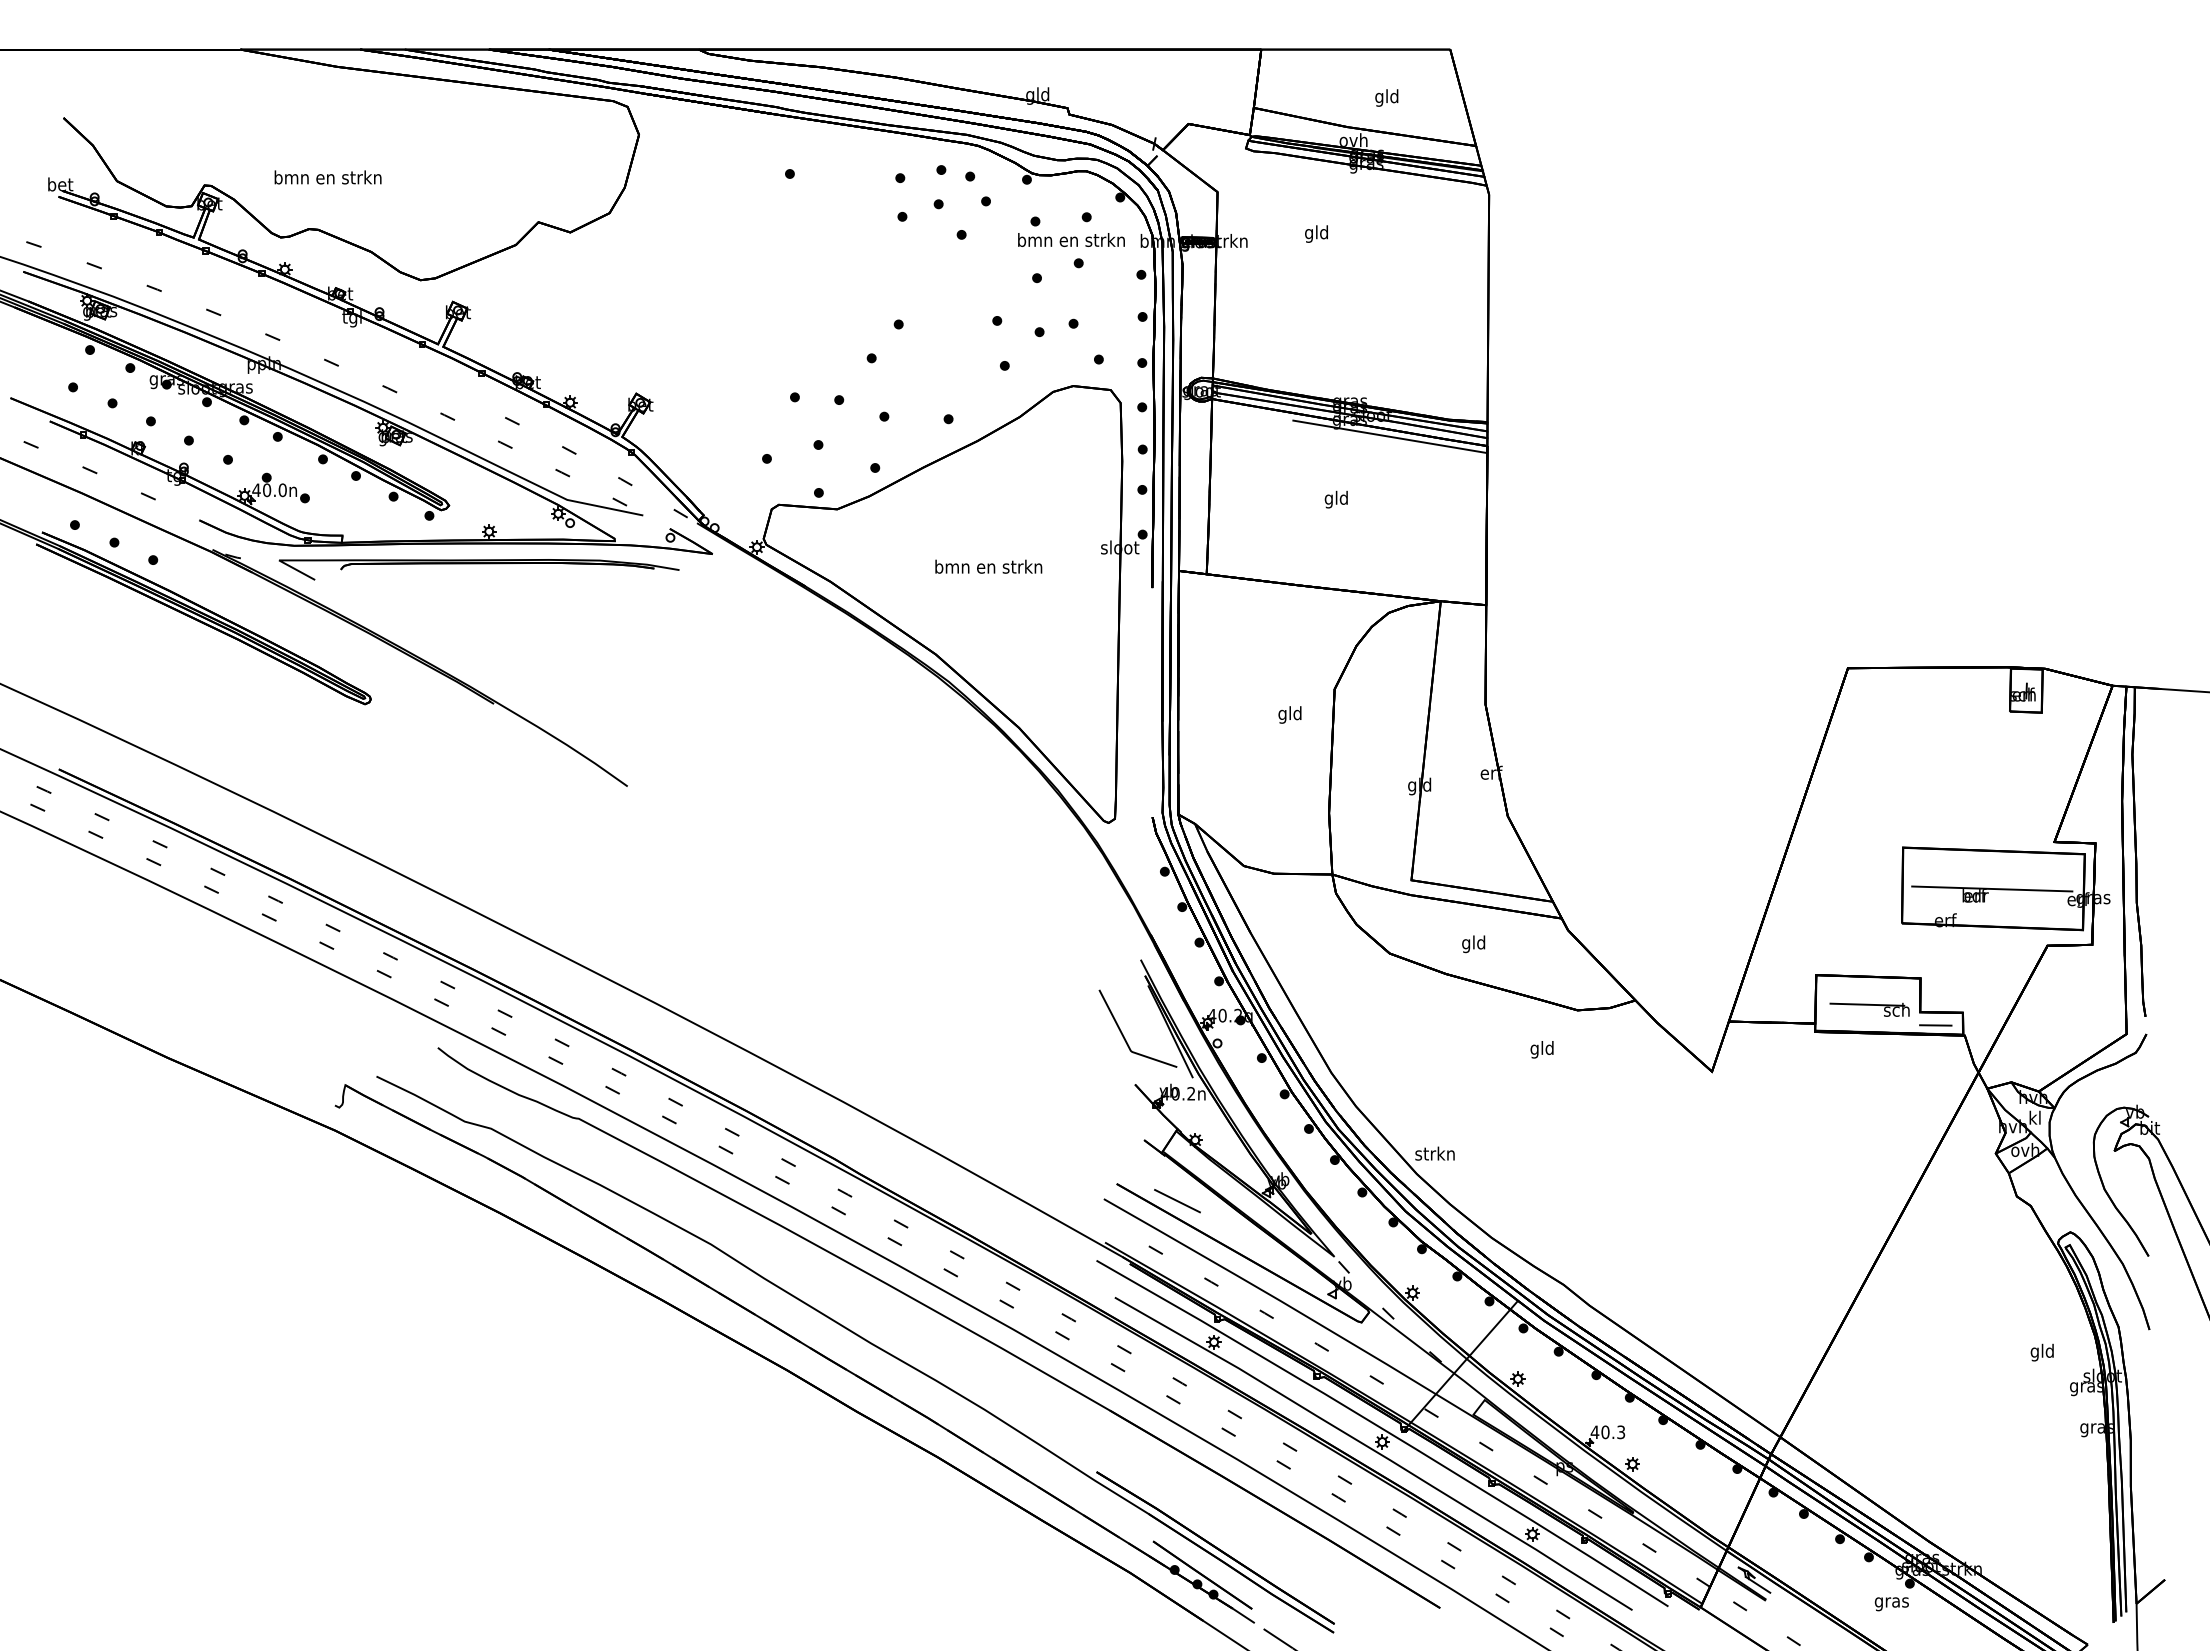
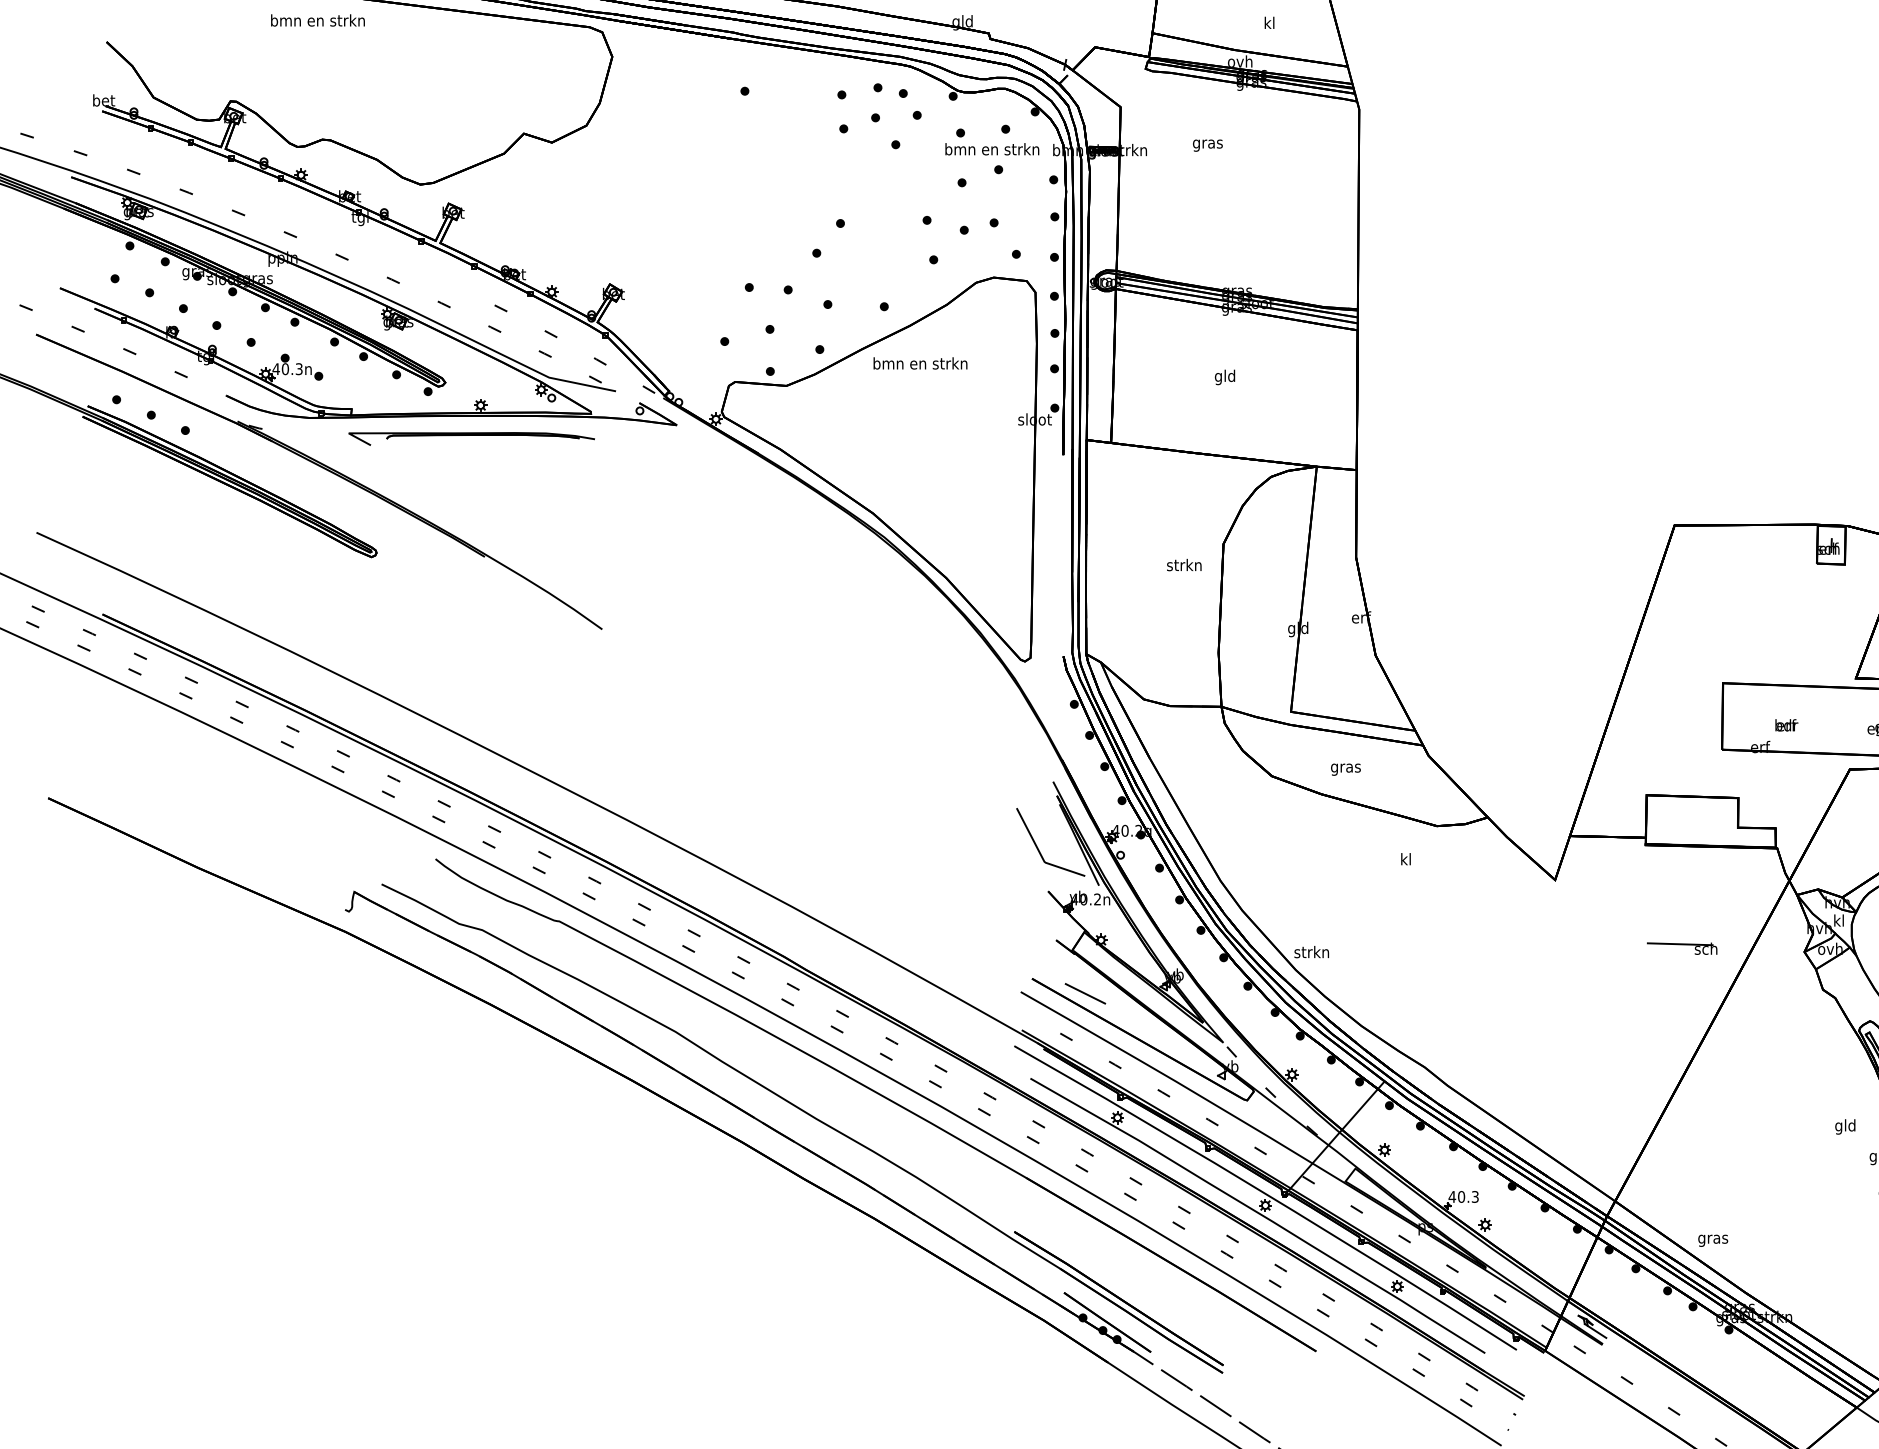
text: (1386, 97) -> (1269, 24), gld -> kl
text: (327, 177) -> (317, 20), moved
text: (1316, 233) -> (1207, 143), gld -> gras
line: (1389, 436) -> (1271, 321), removed
text: (282, 490) -> (299, 369), 40.0n -> 40.3n
text: (988, 566) -> (920, 363), moved
part: (478, 569) -> (471, 438), size x0.7
text: (1289, 714) -> (1183, 566), gld -> strkn
line: (1992, 888) -> (1801, 719), removed
text: (1473, 944) -> (1345, 768), gld -> gras
part: (1869, 1009) -> (1682, 948), moved
line: (1935, 1025) -> (1751, 839), removed
text: (1541, 1049) -> (1405, 860), gld -> kl
text: (1891, 1604) -> (1712, 1241), moved

